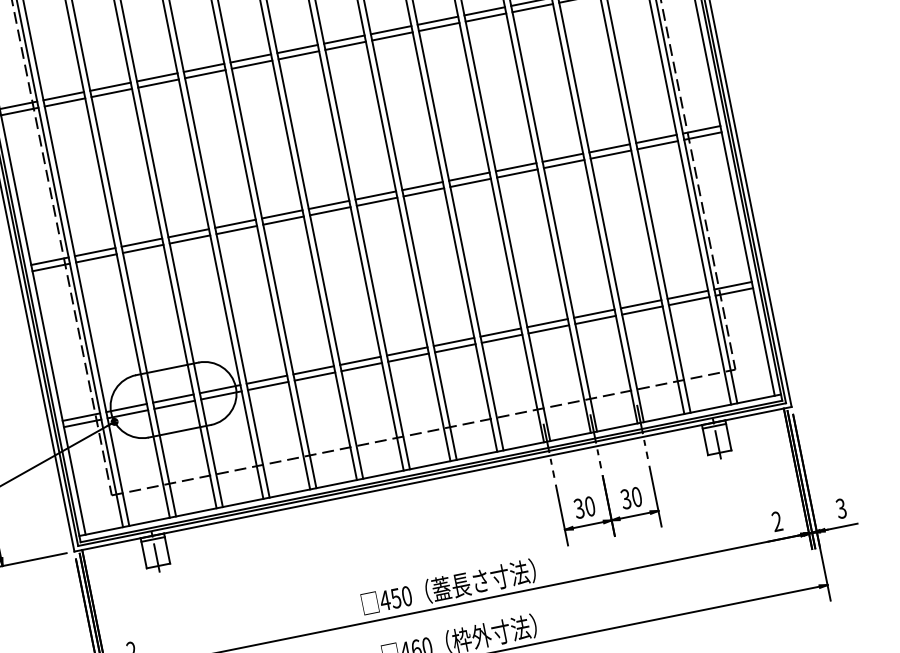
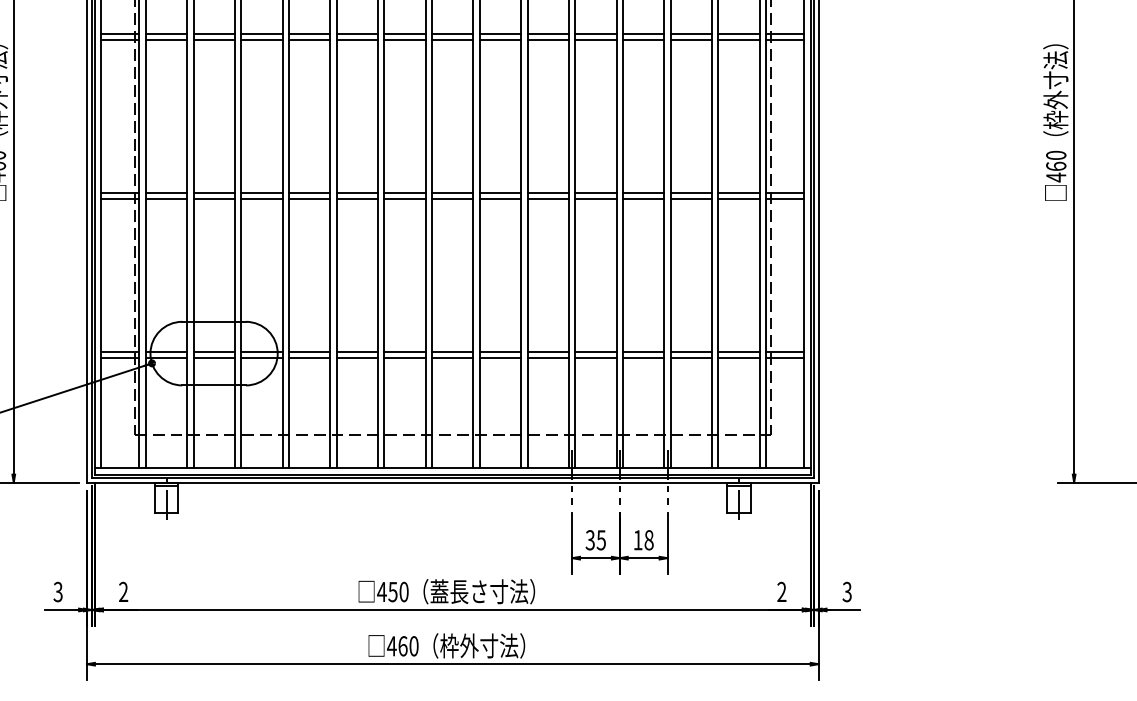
text: (631, 498) -> (643, 540), 30 -> 18
text: (589, 506) -> (600, 540), 30 -> 35

